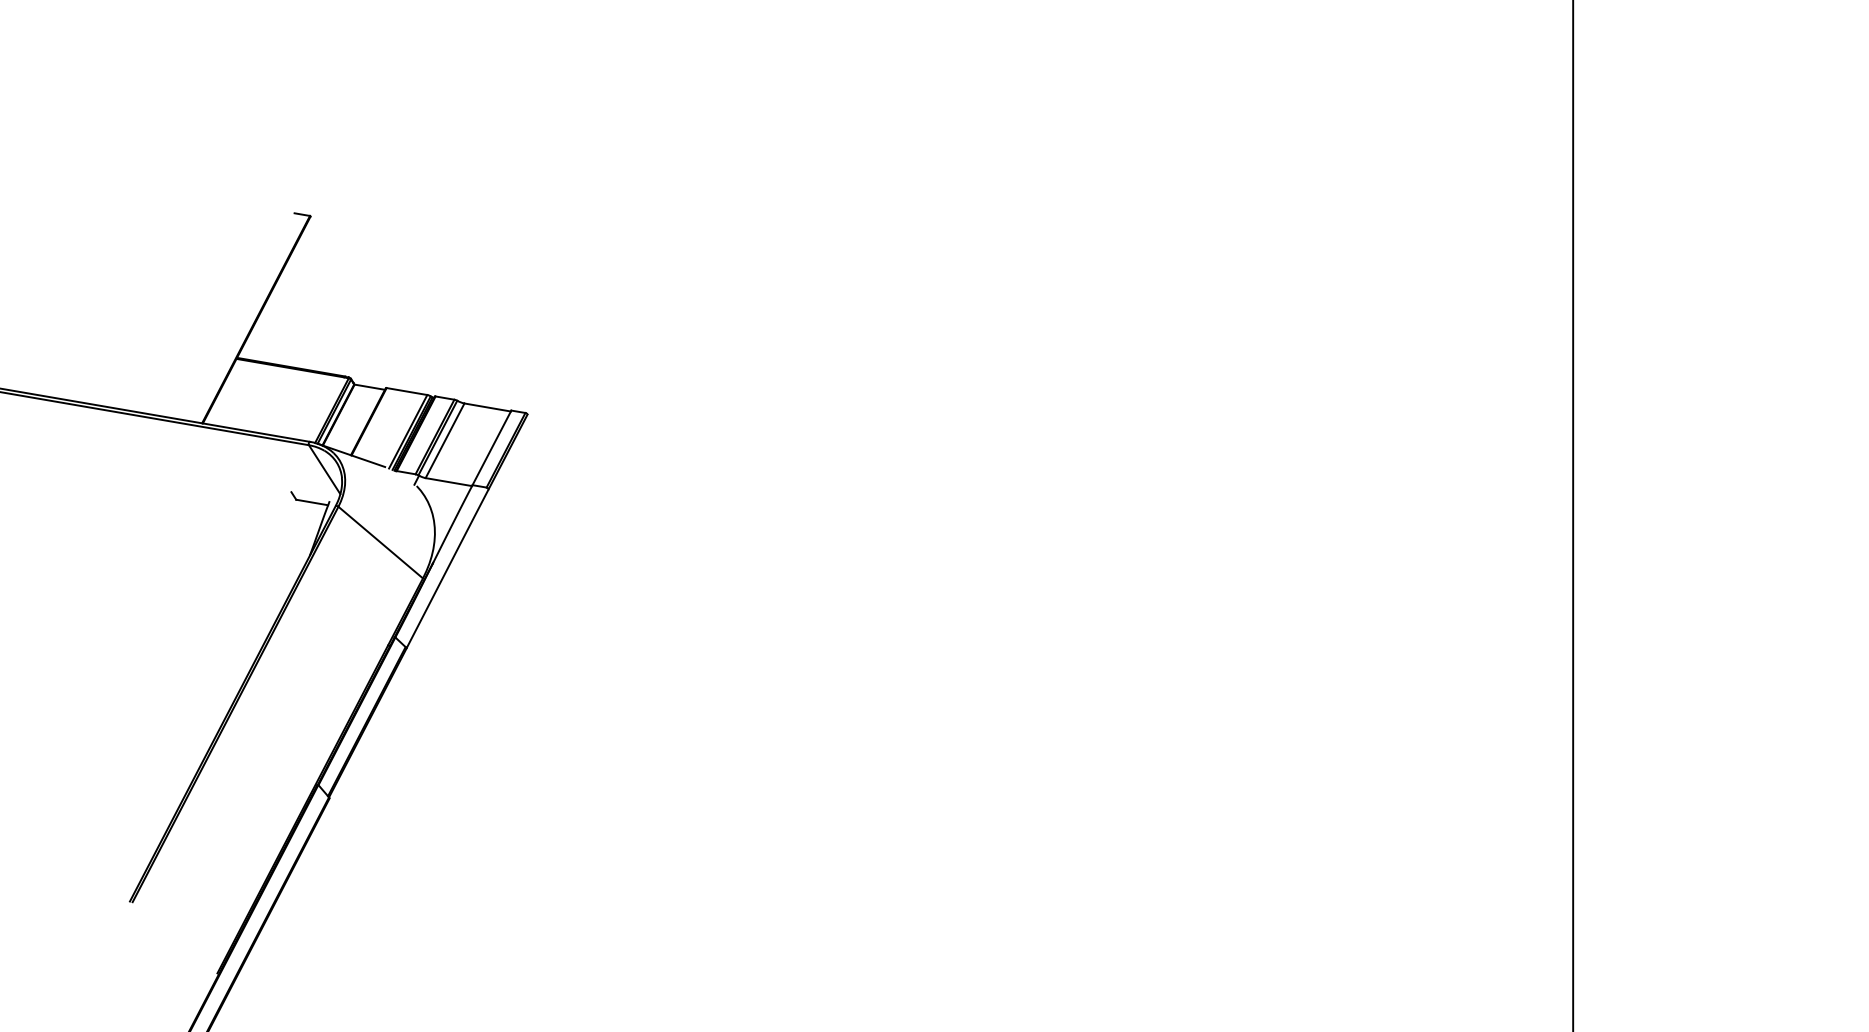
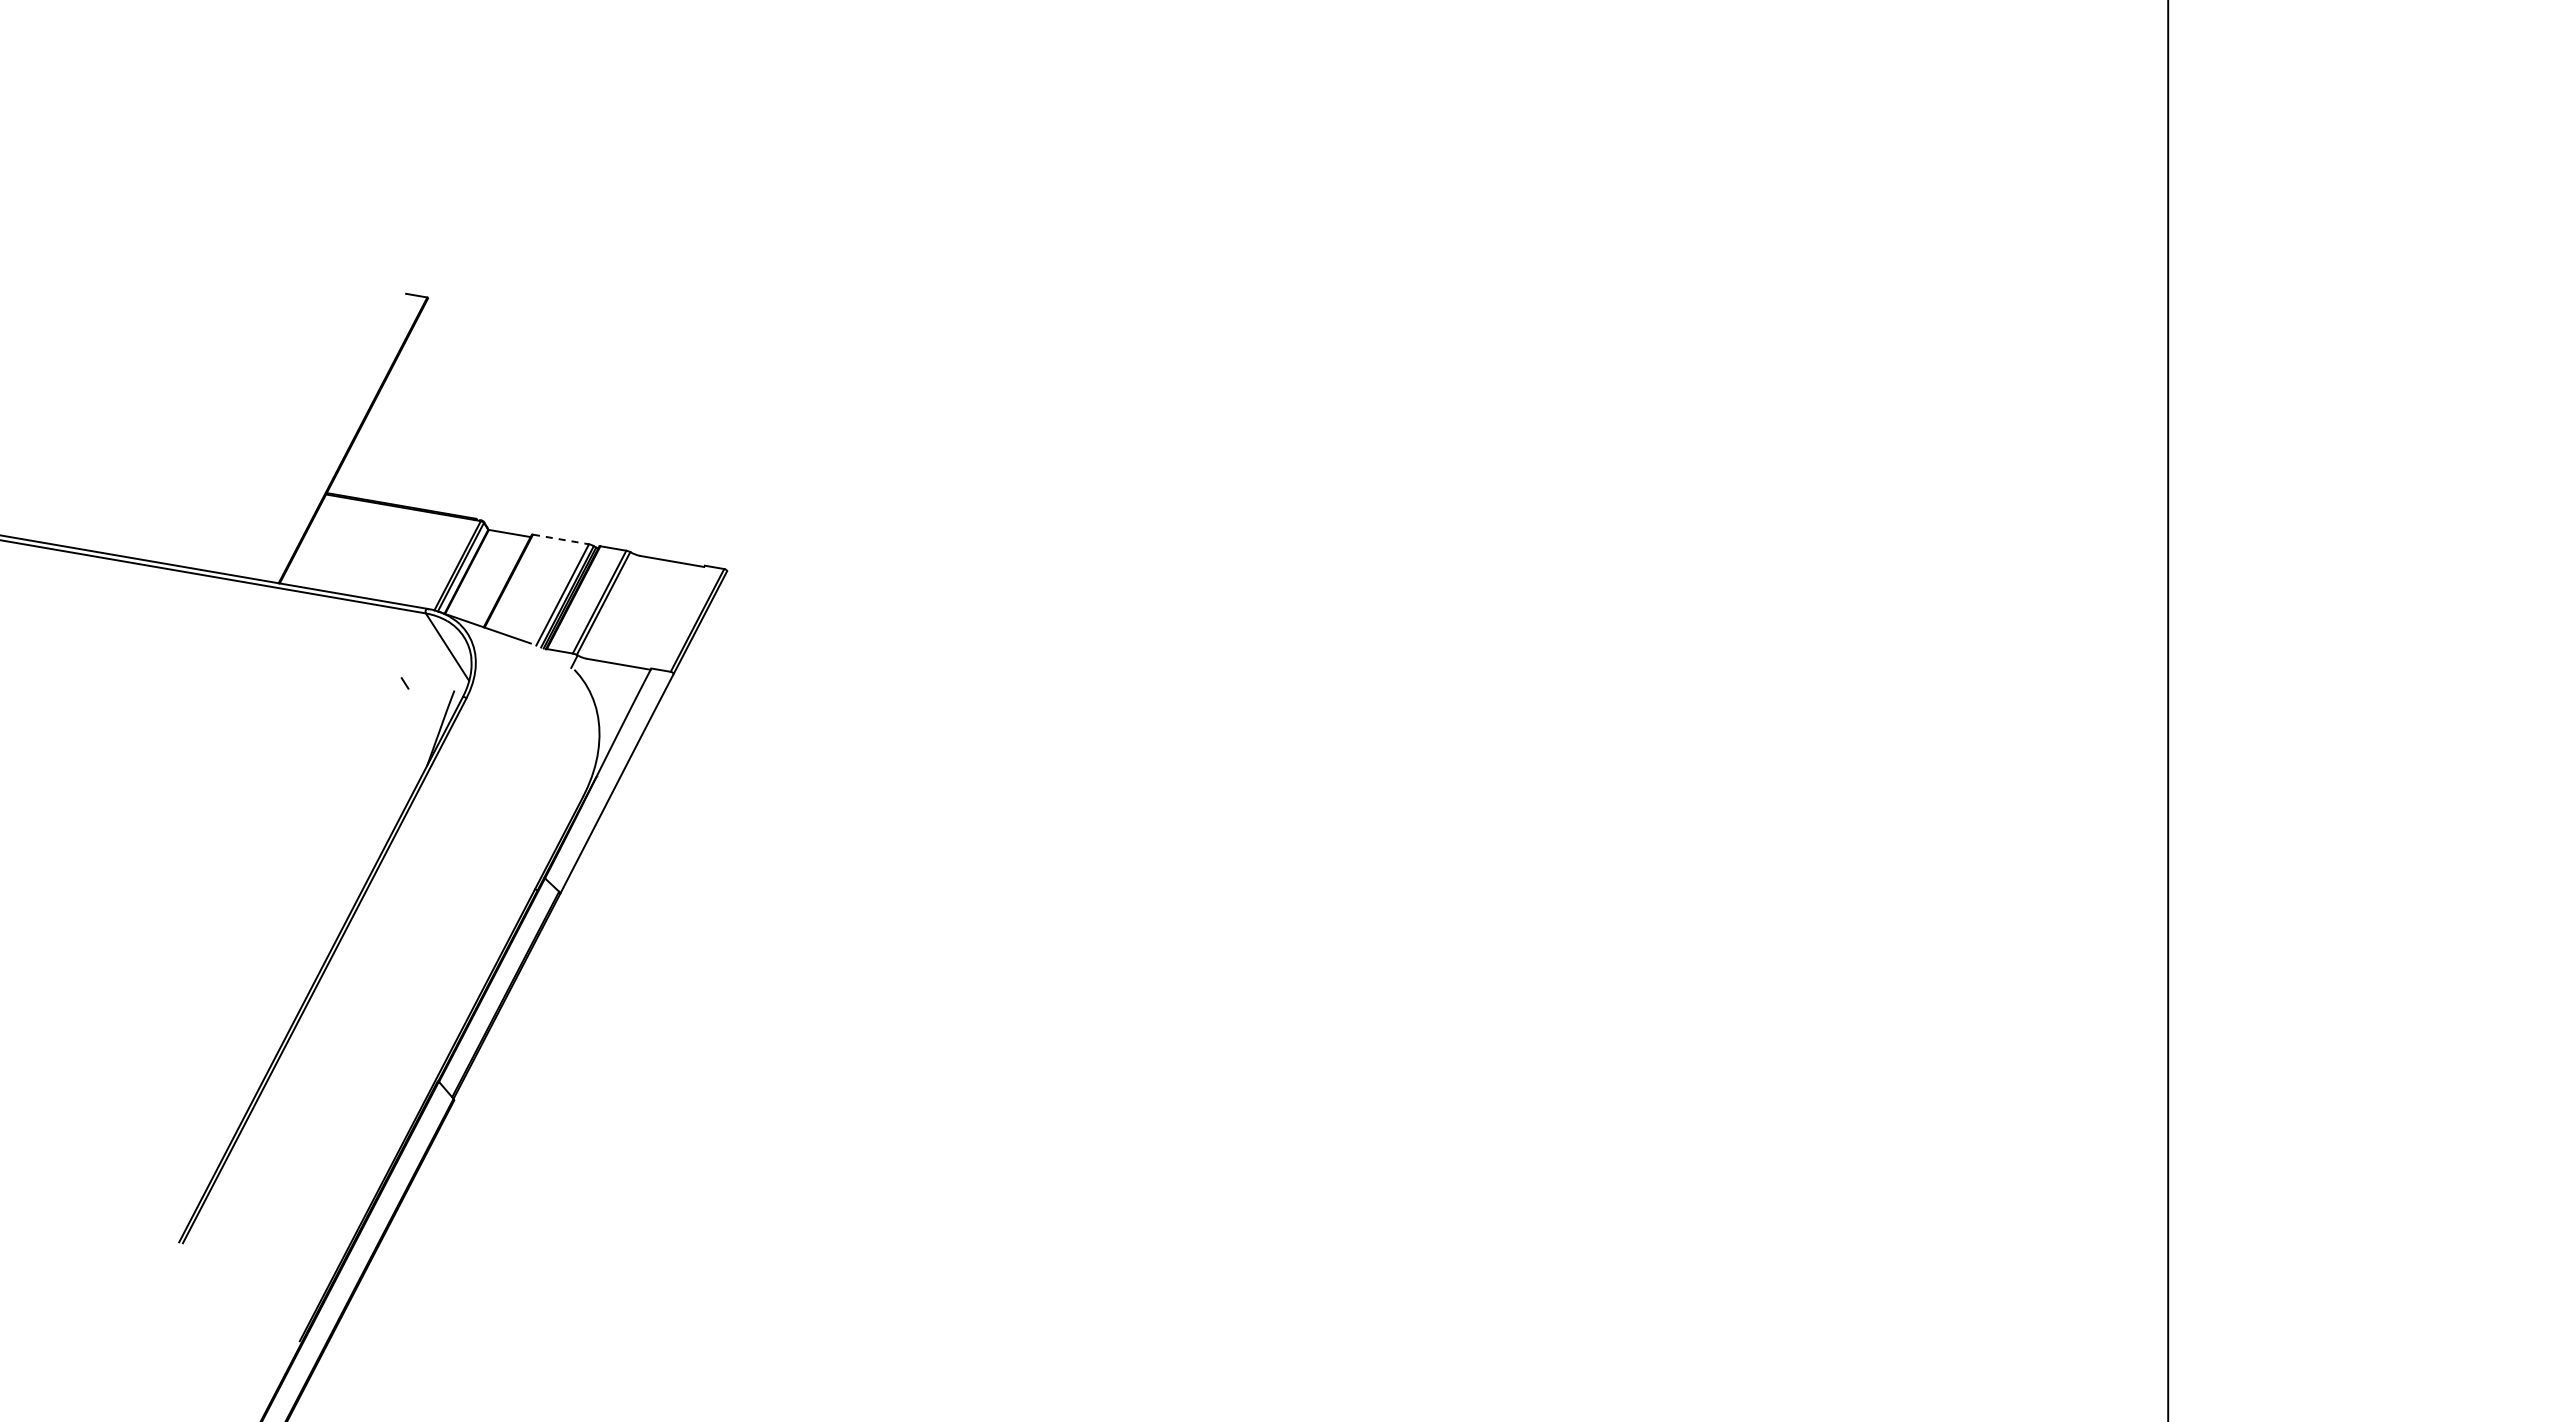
line: (407, 391) -> (561, 539), solid -> dashed
line: (445, 440) -> (613, 606), removed
line: (491, 447) -> (677, 616), removed
line: (312, 502) -> (430, 692), removed
line: (380, 542) -> (524, 747), removed

